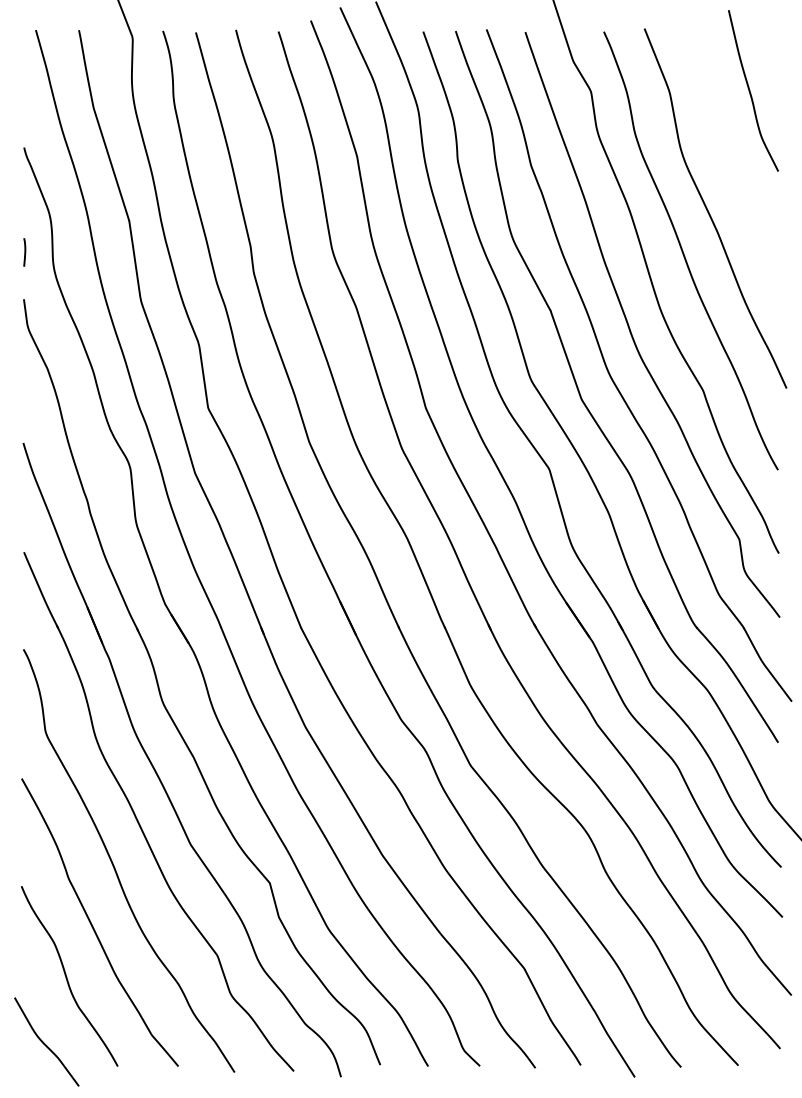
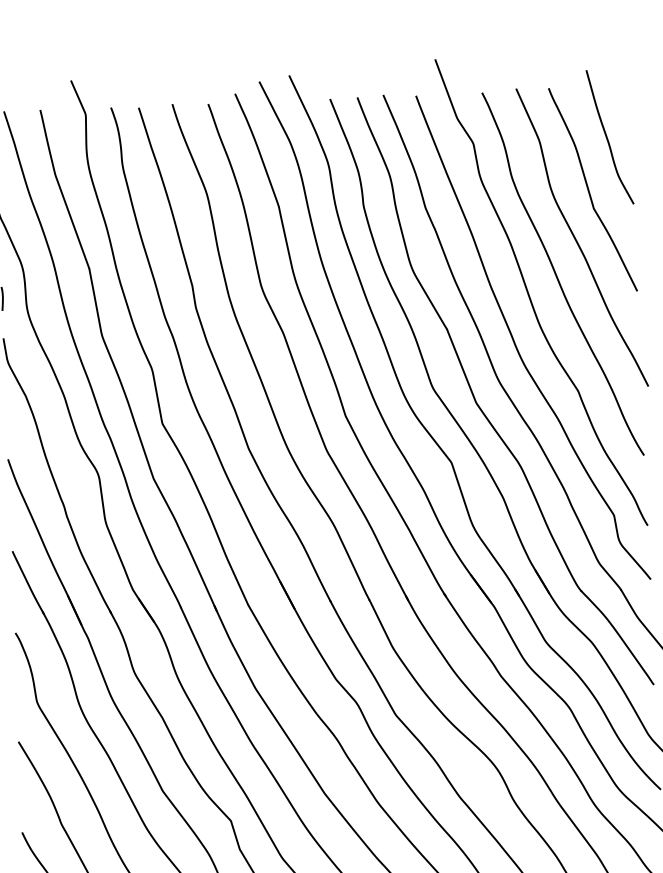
curve: (726, 152) -> (589, 190), added

